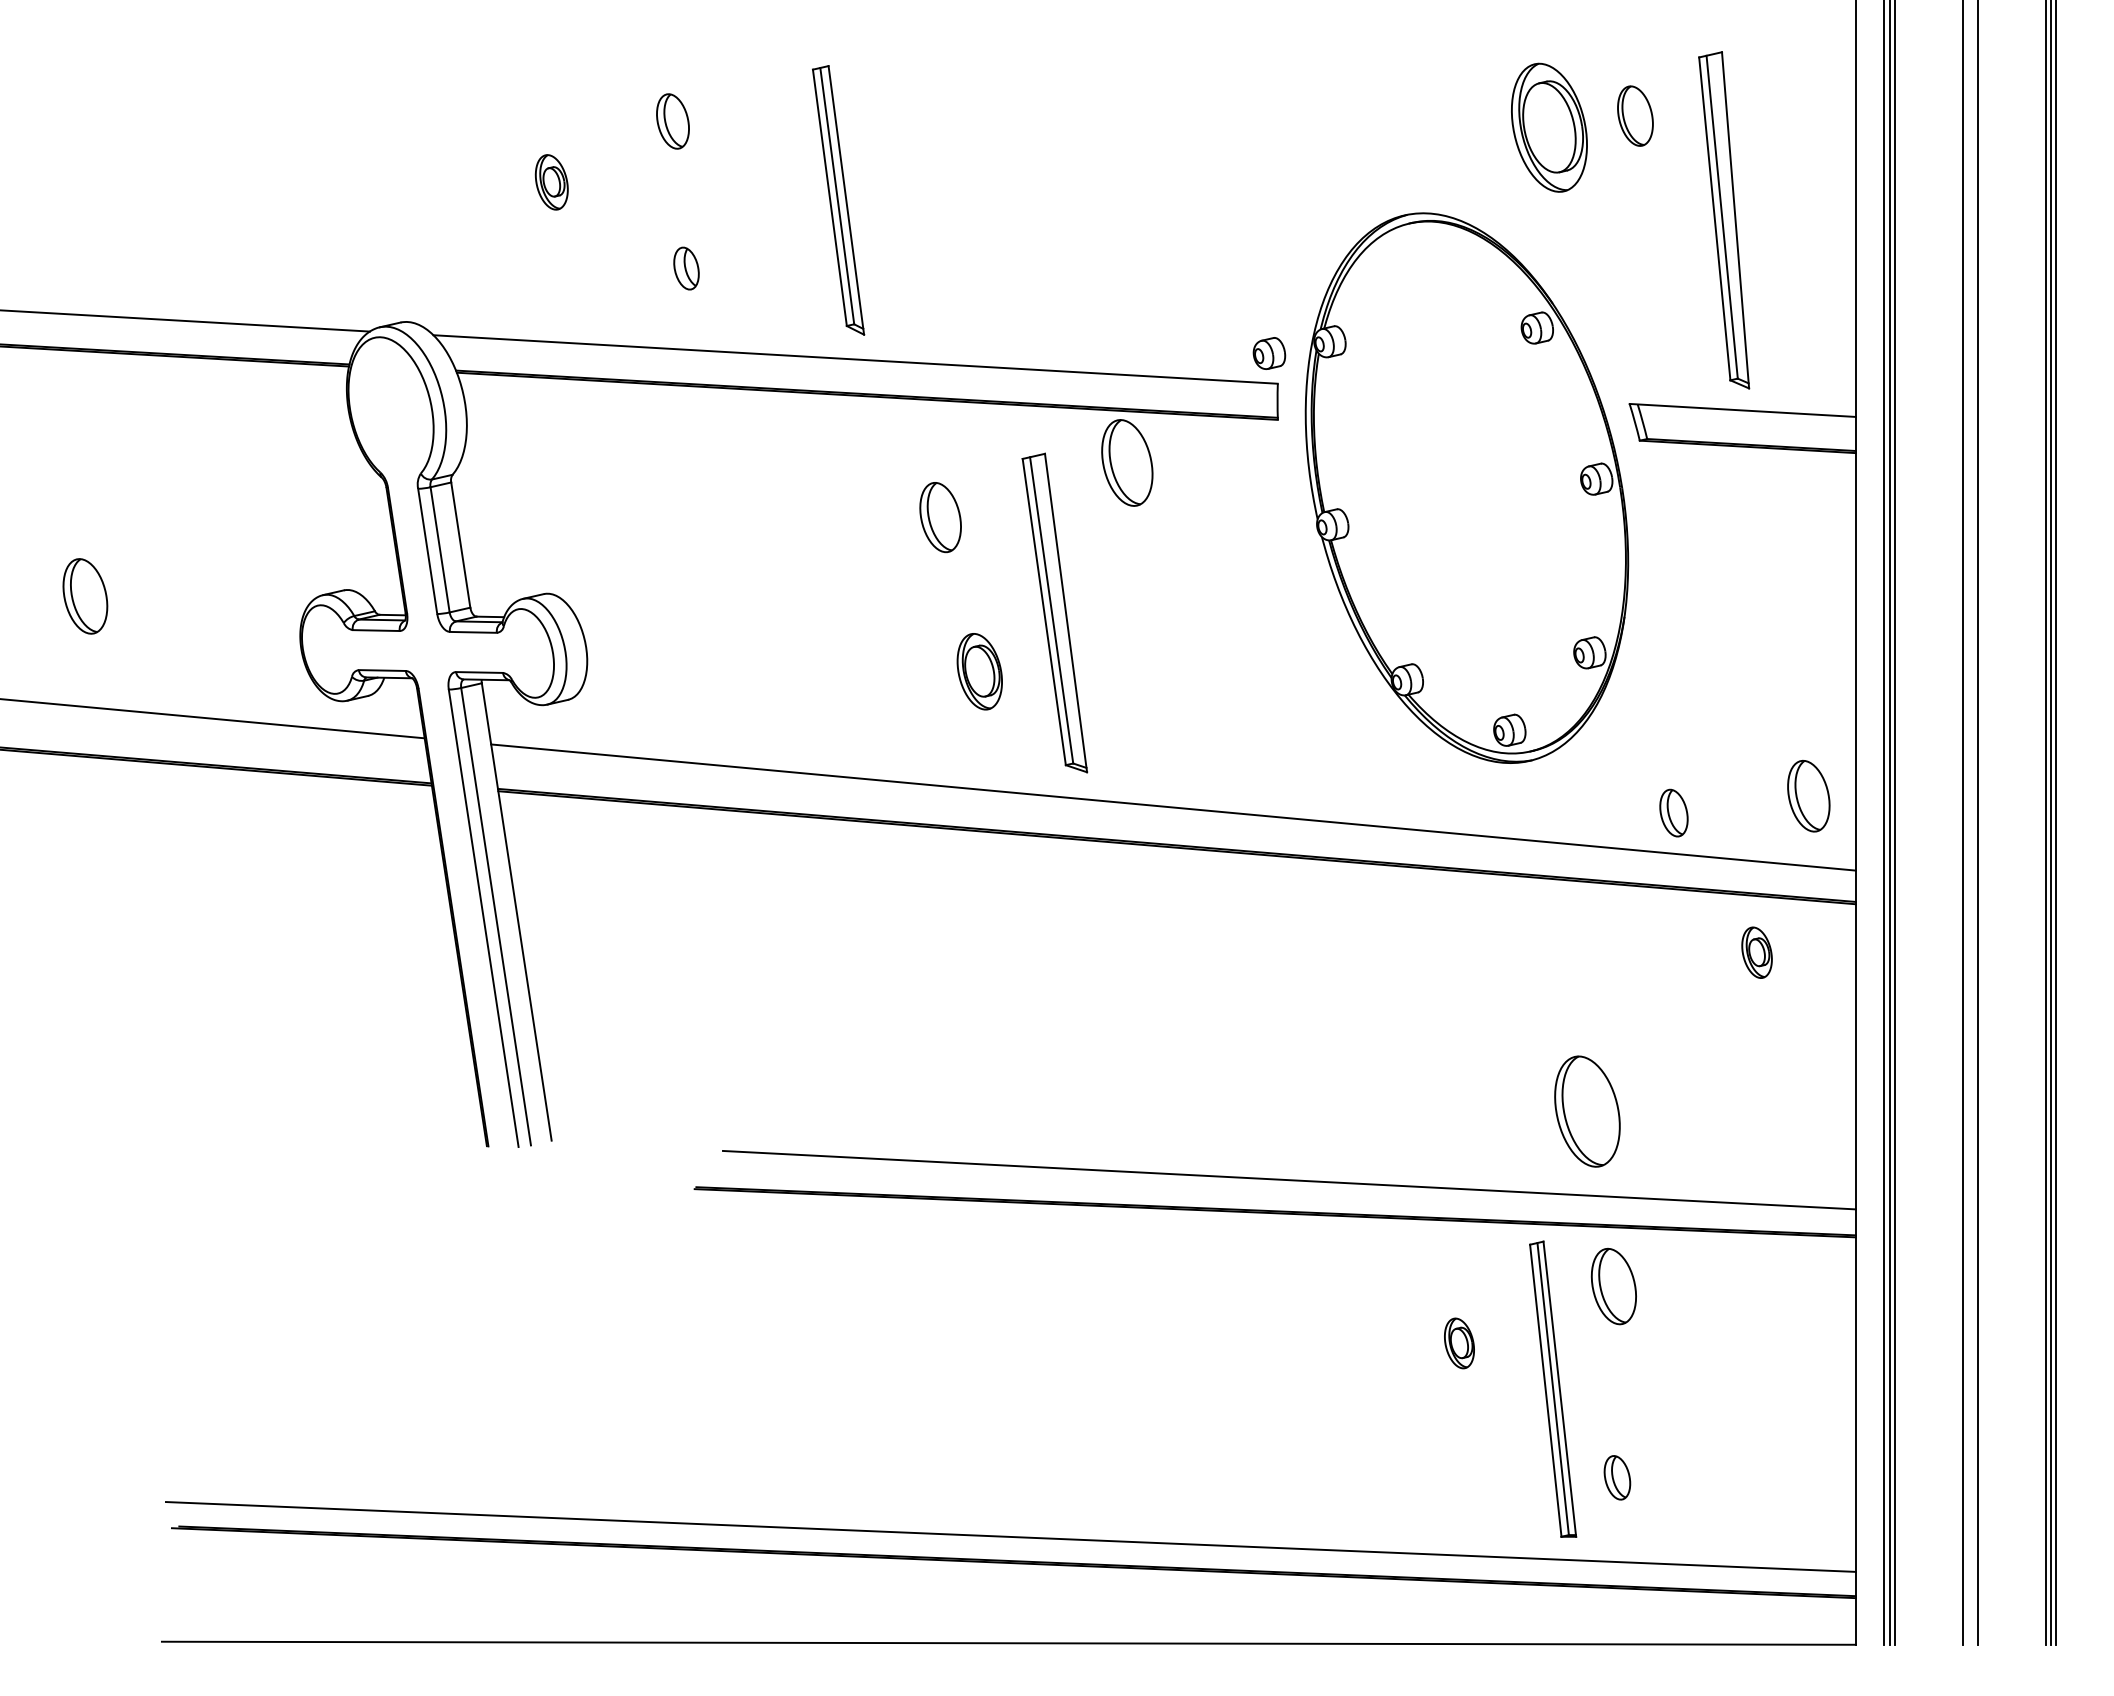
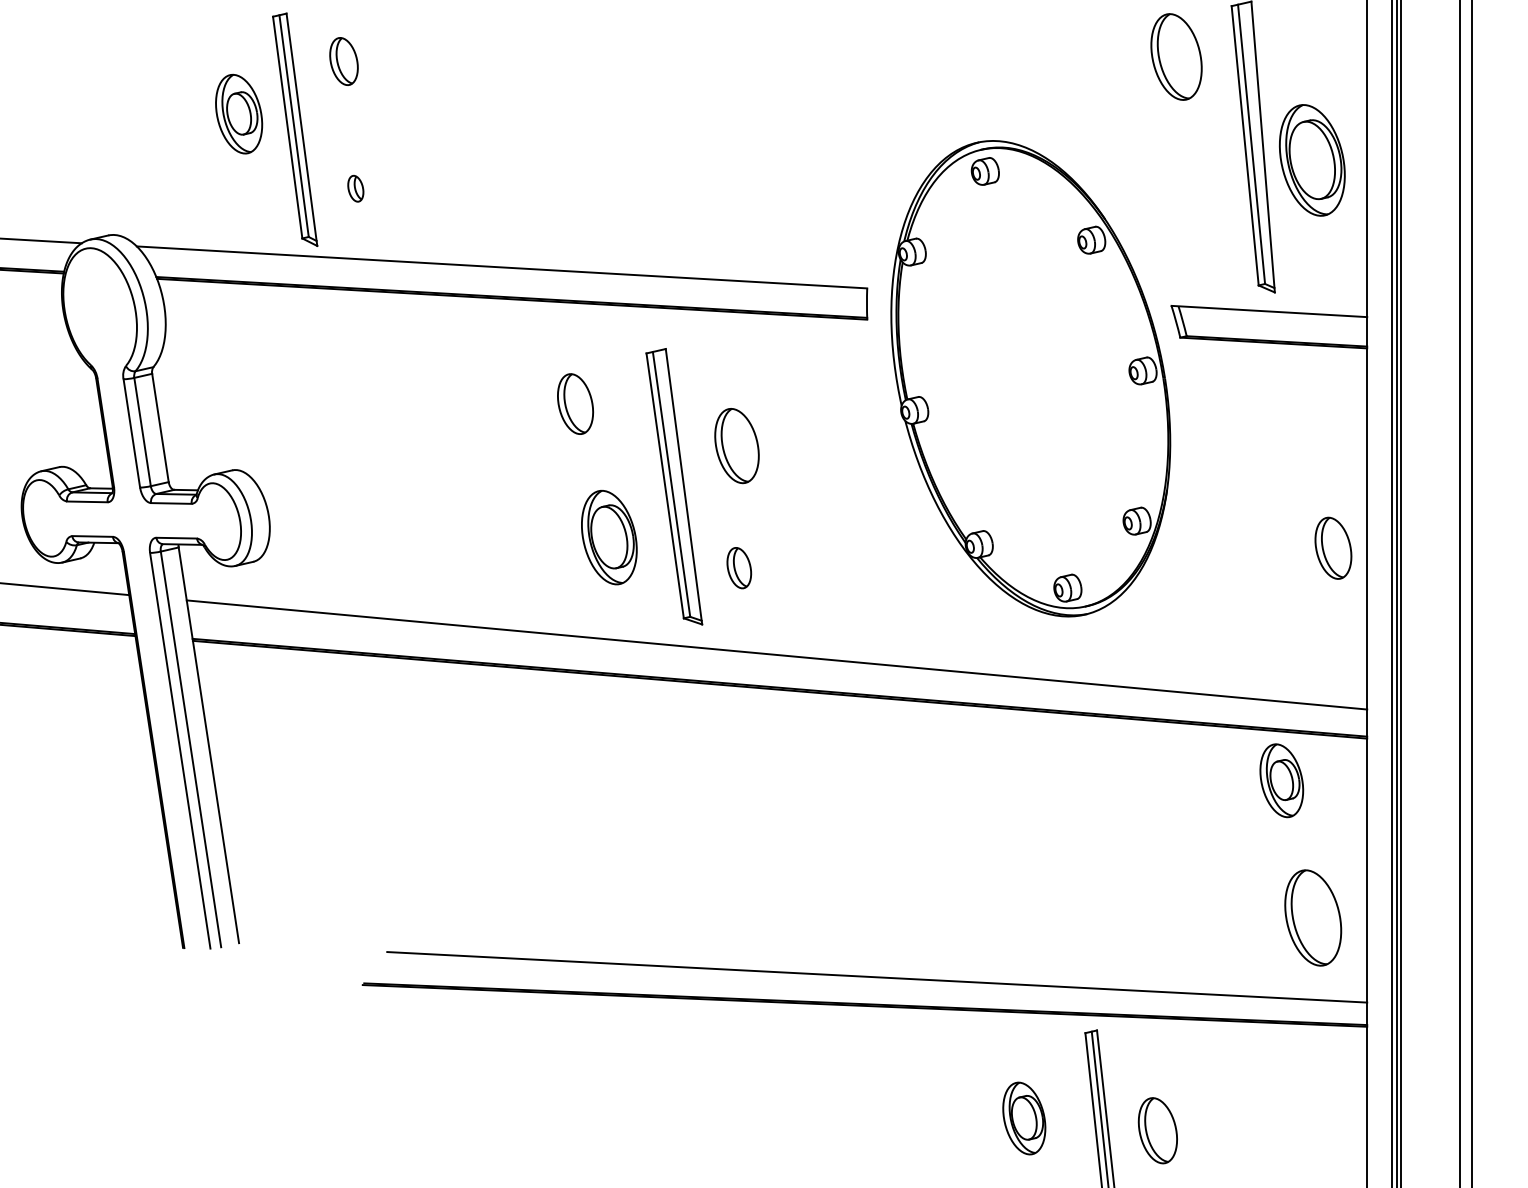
part: (1635, 115) -> (1176, 56), size x1.67
part: (1549, 127) -> (1312, 160), moved
part: (551, 182) -> (238, 114), size x1.67
part: (838, 200) -> (295, 129), moved
part: (686, 268) -> (355, 188), size x0.71
part: (1269, 353) -> (985, 171), moved
part: (1127, 462) -> (737, 445), moved
part: (979, 671) -> (609, 537), size x1.43
part: (1808, 795) -> (1333, 547), moved
part: (1673, 812) -> (738, 567), moved
part: (1756, 952) -> (1281, 780), size x1.67
part: (1587, 1111) -> (1313, 917), moved
part: (1613, 1286) -> (1157, 1130), moved
part: (1459, 1343) -> (1024, 1118), size x1.67

